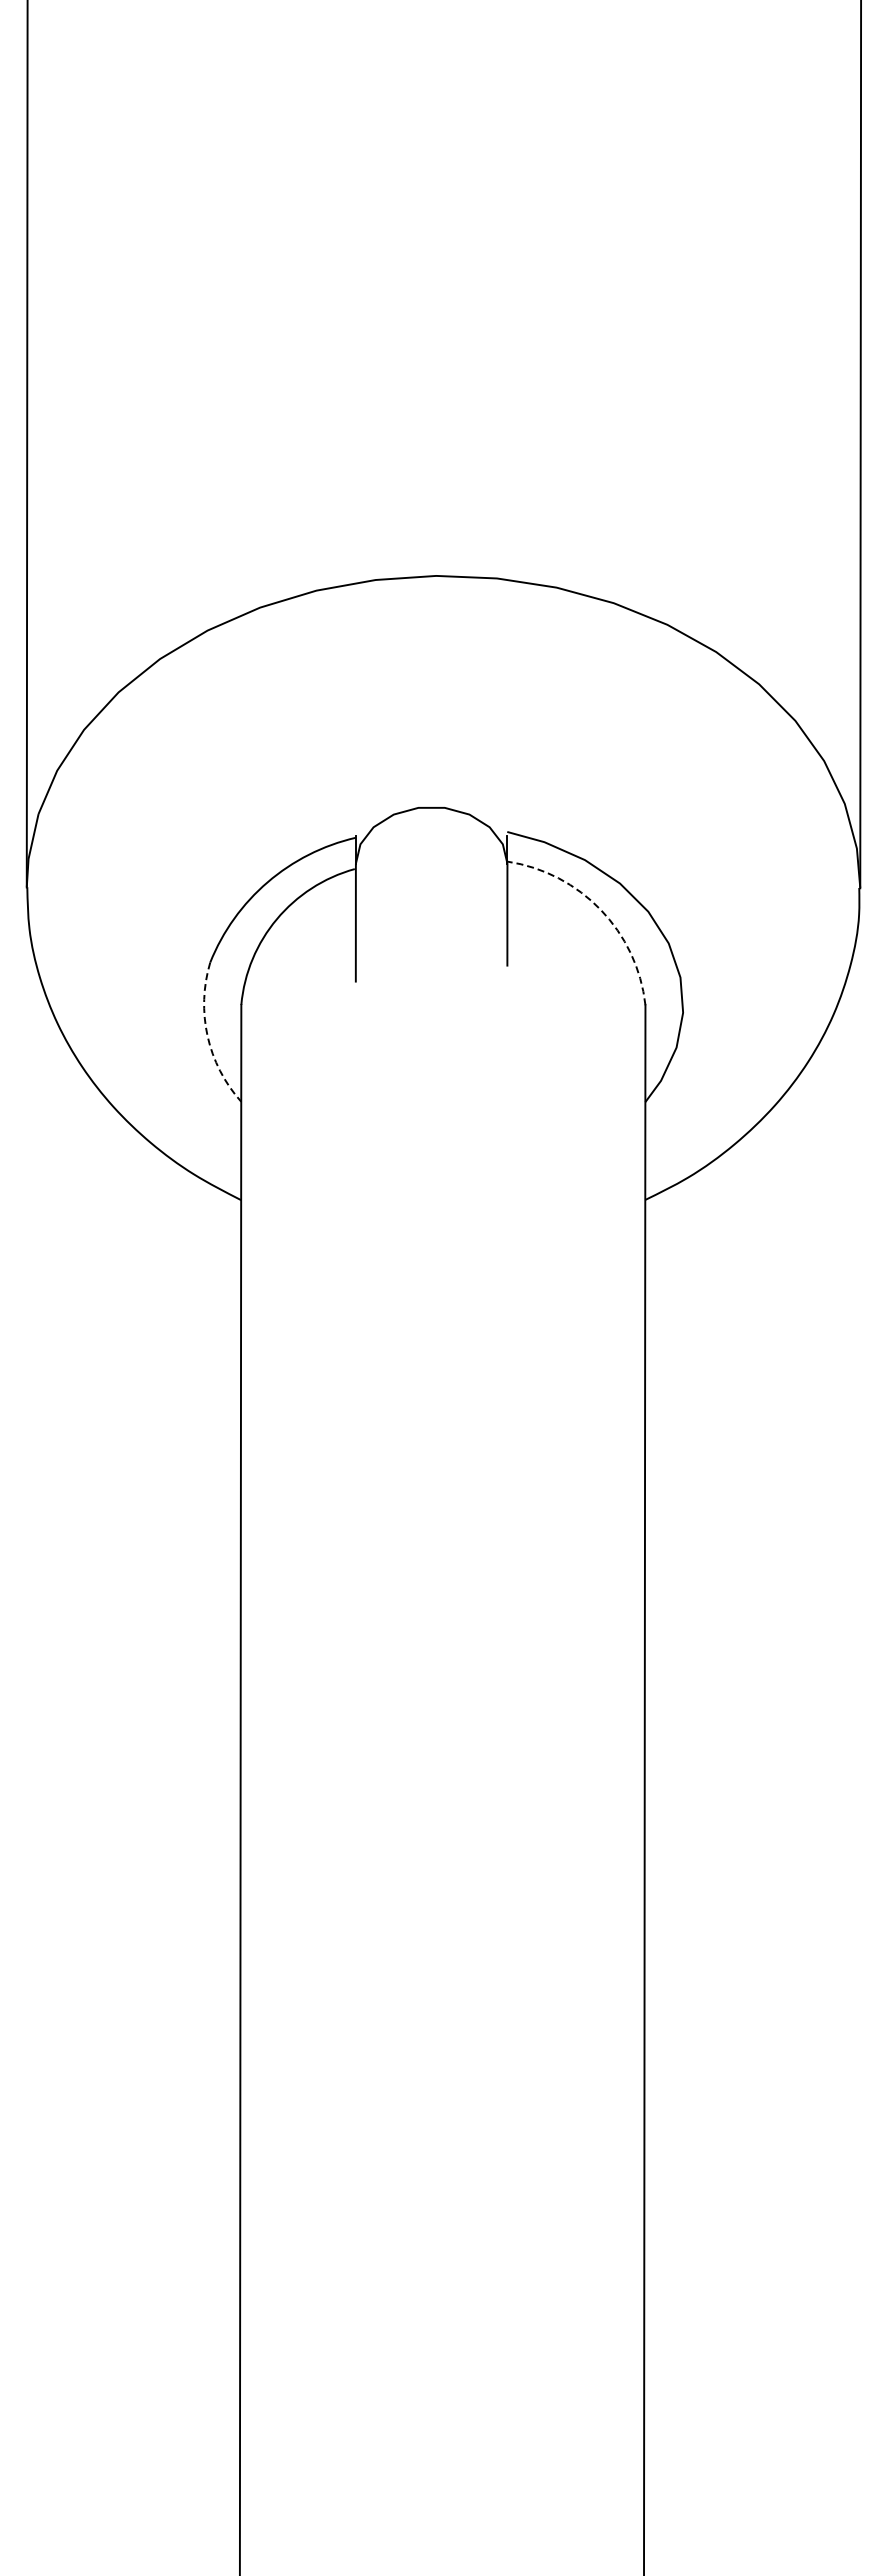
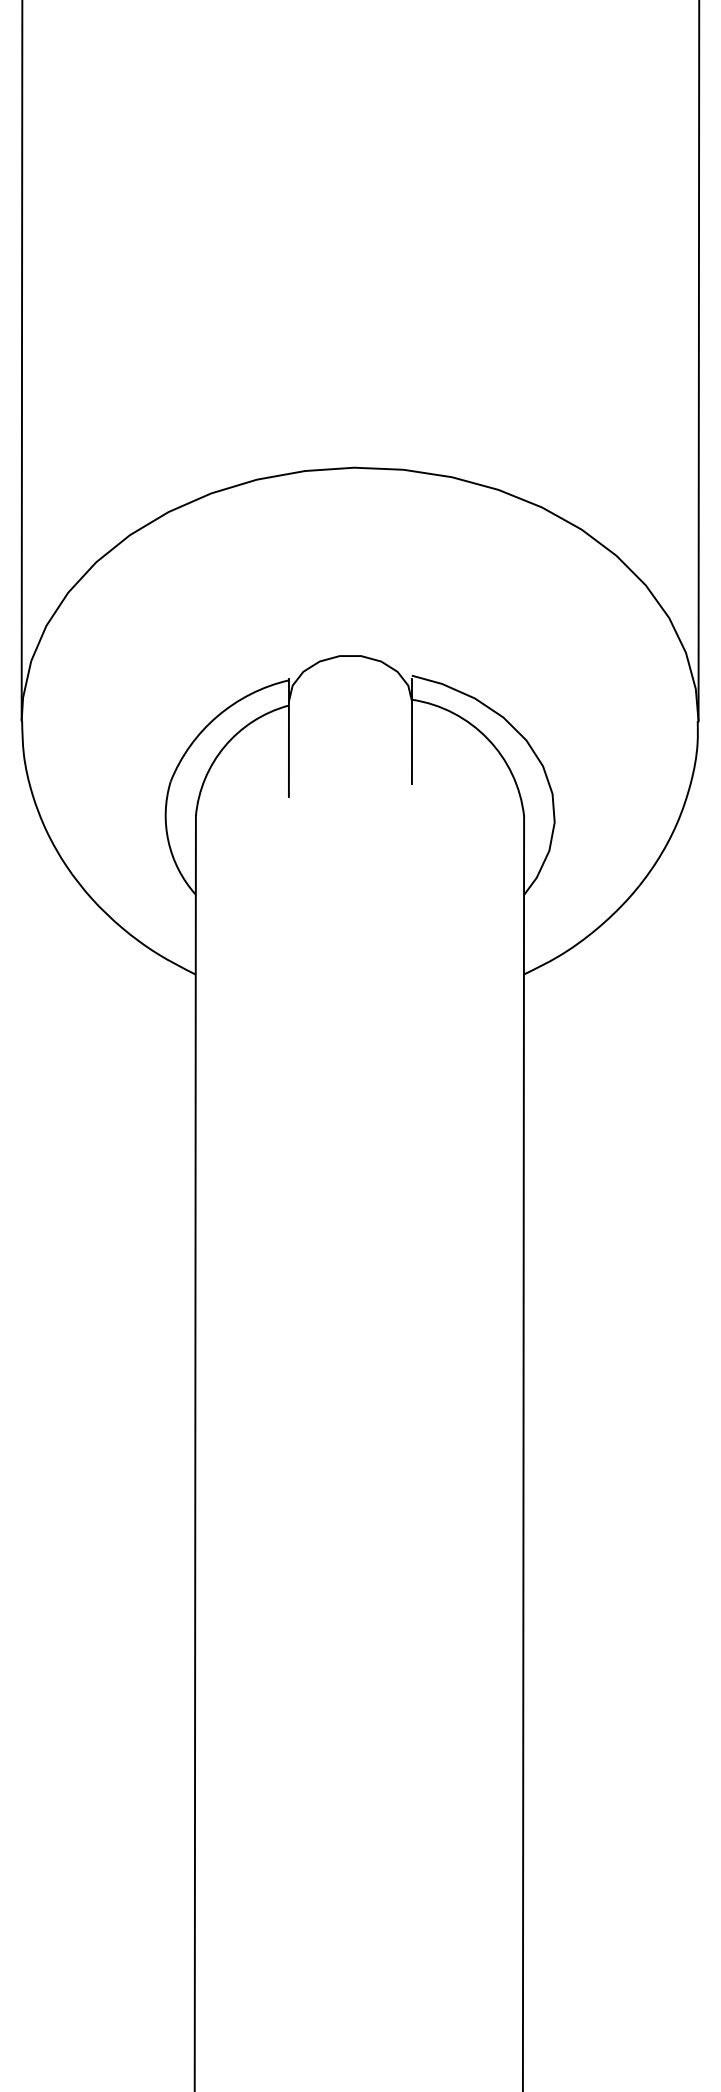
arc: (600, 909) -> (487, 738), dashed -> solid
arc: (207, 1036) -> (168, 841), dashed -> solid

